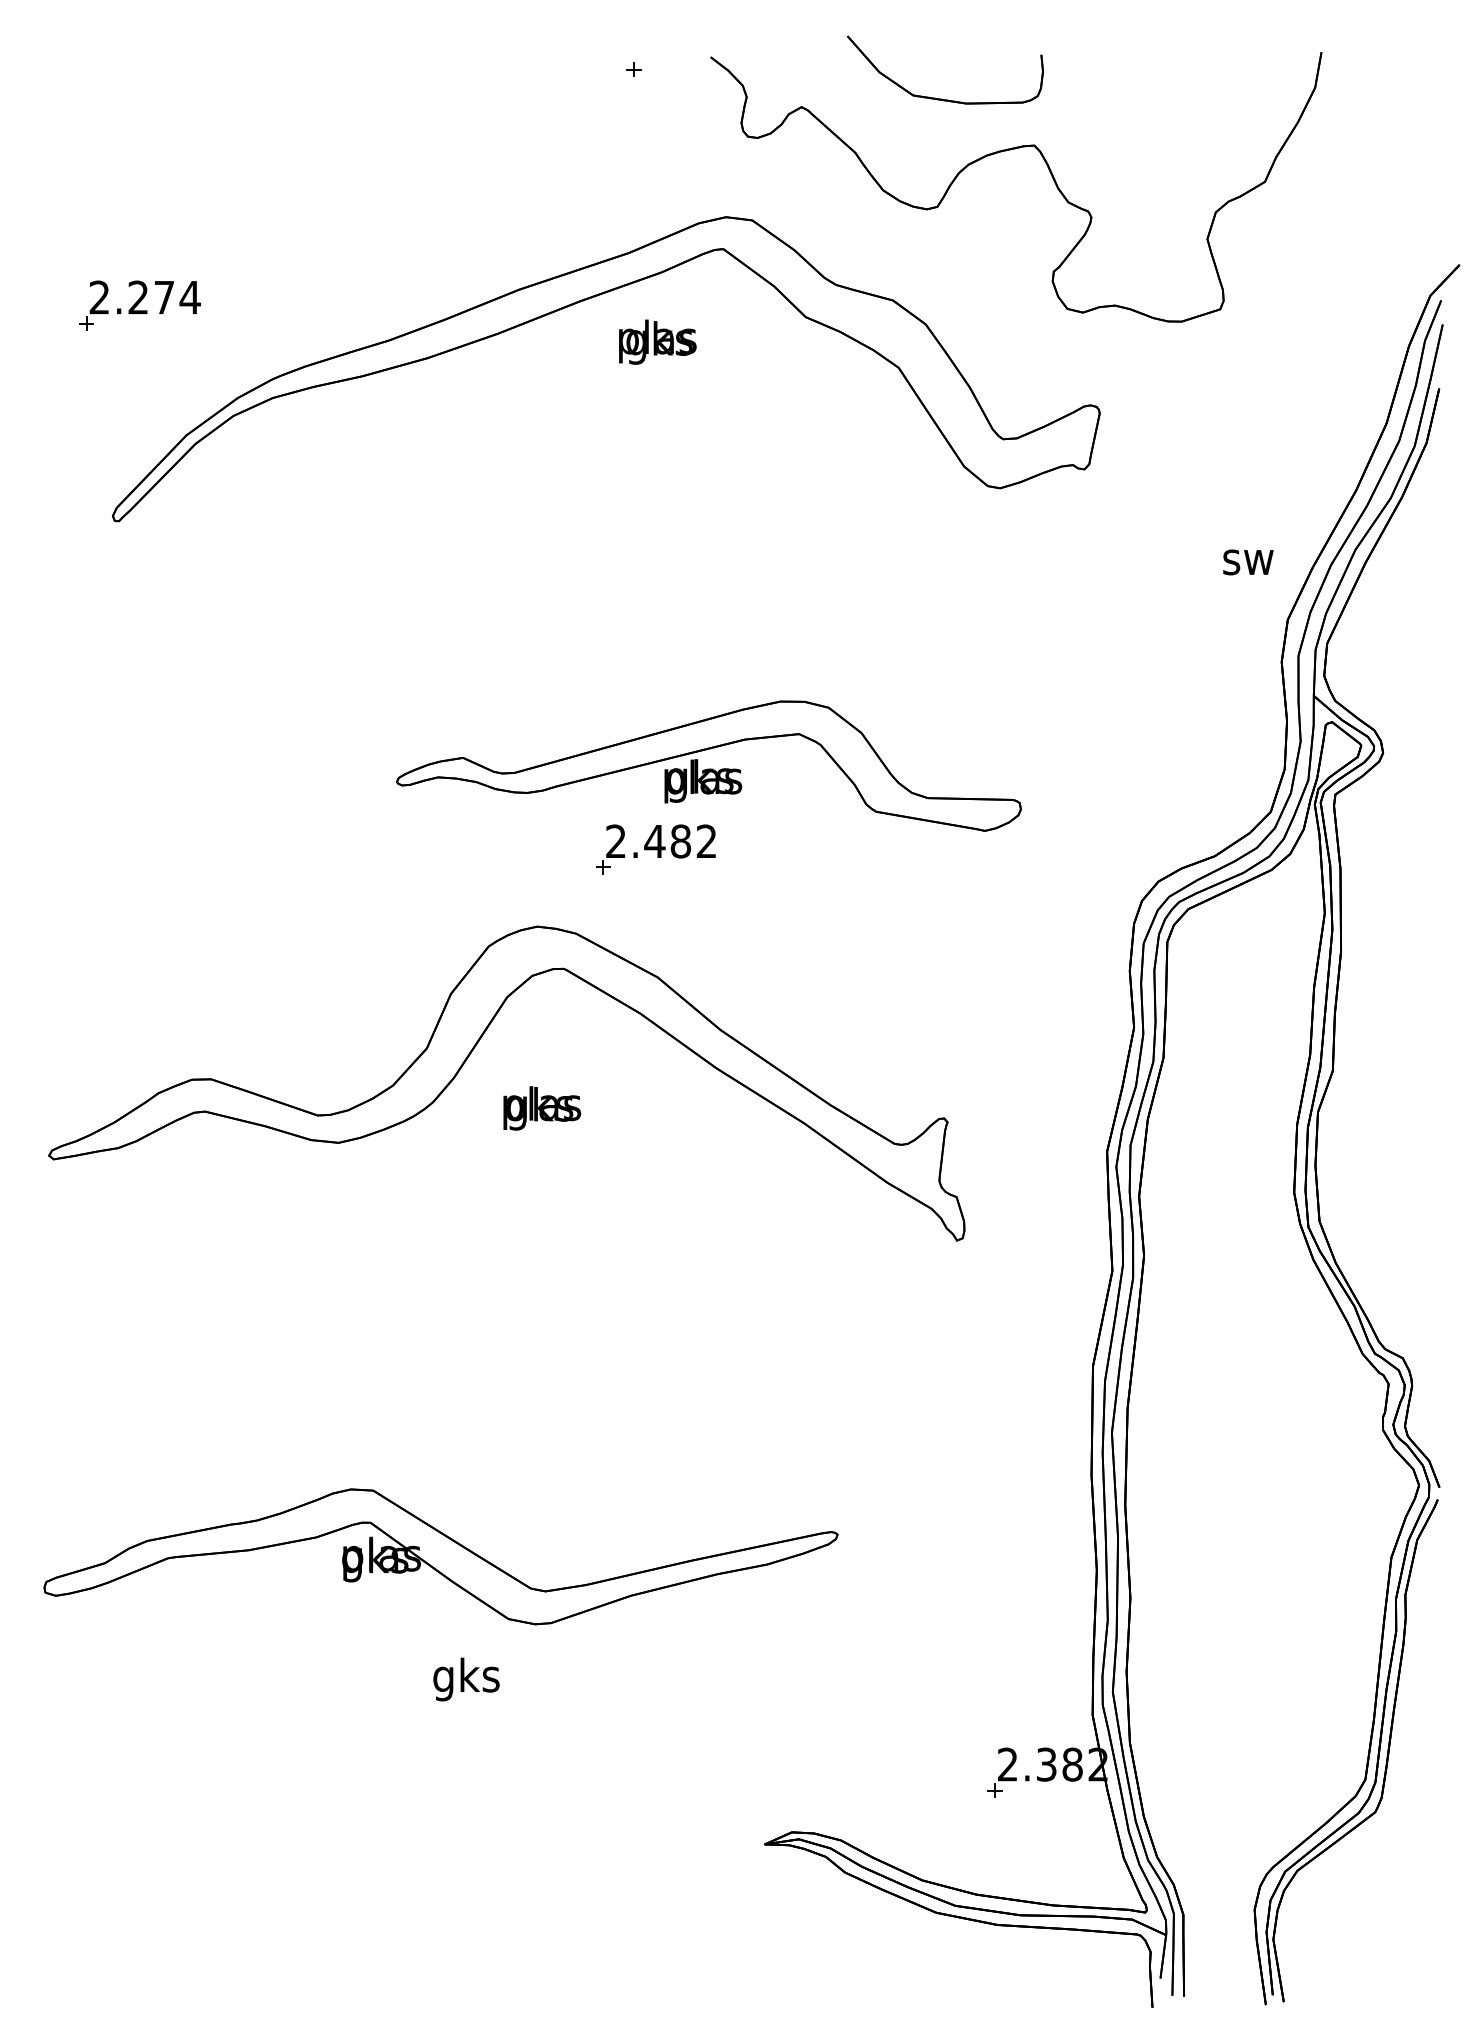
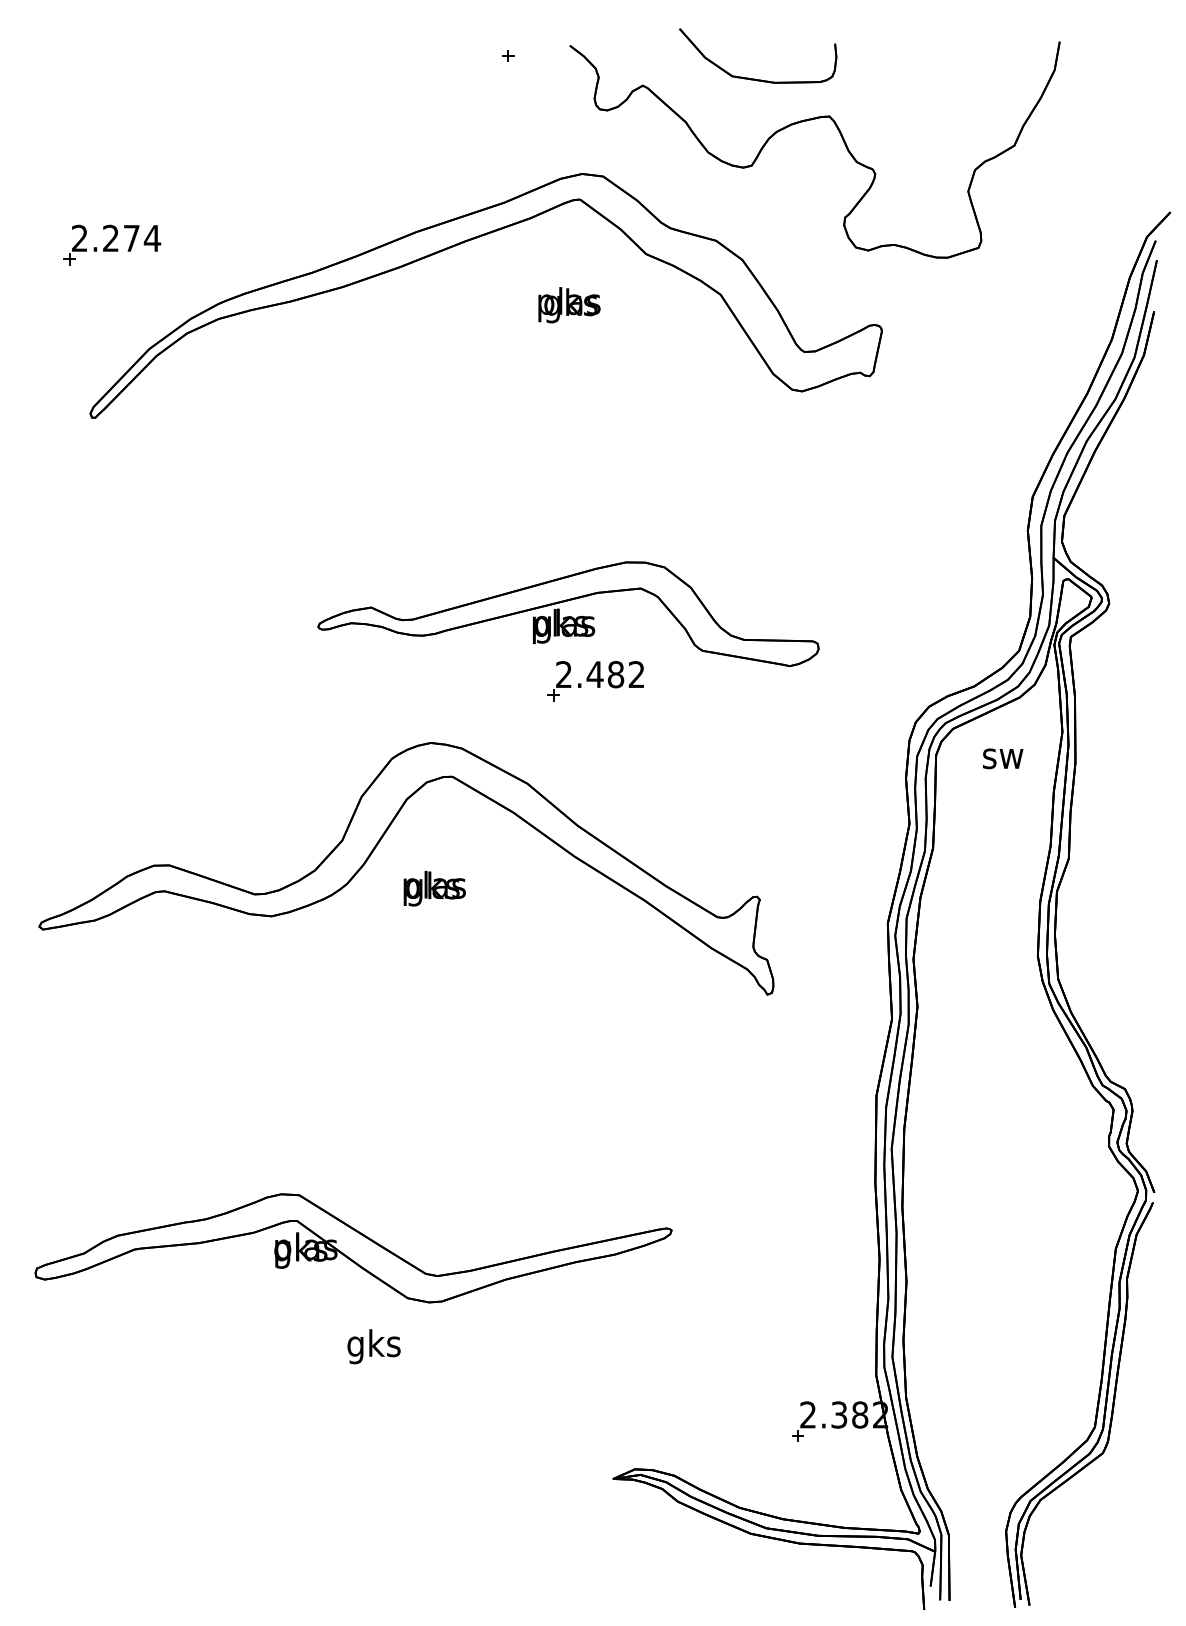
text: (657, 342) -> (569, 305), moved
text: (1248, 561) -> (1003, 758), moved
part: (655, 850) -> (595, 681), moved

